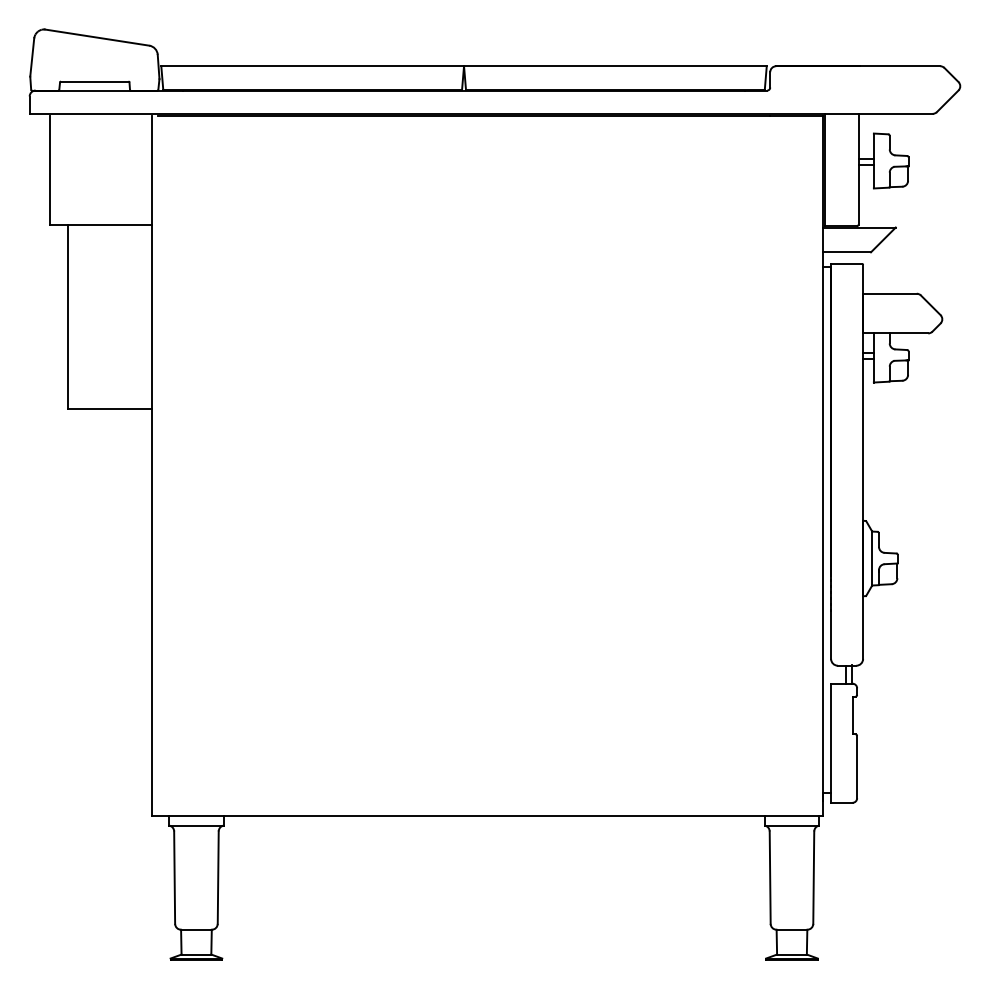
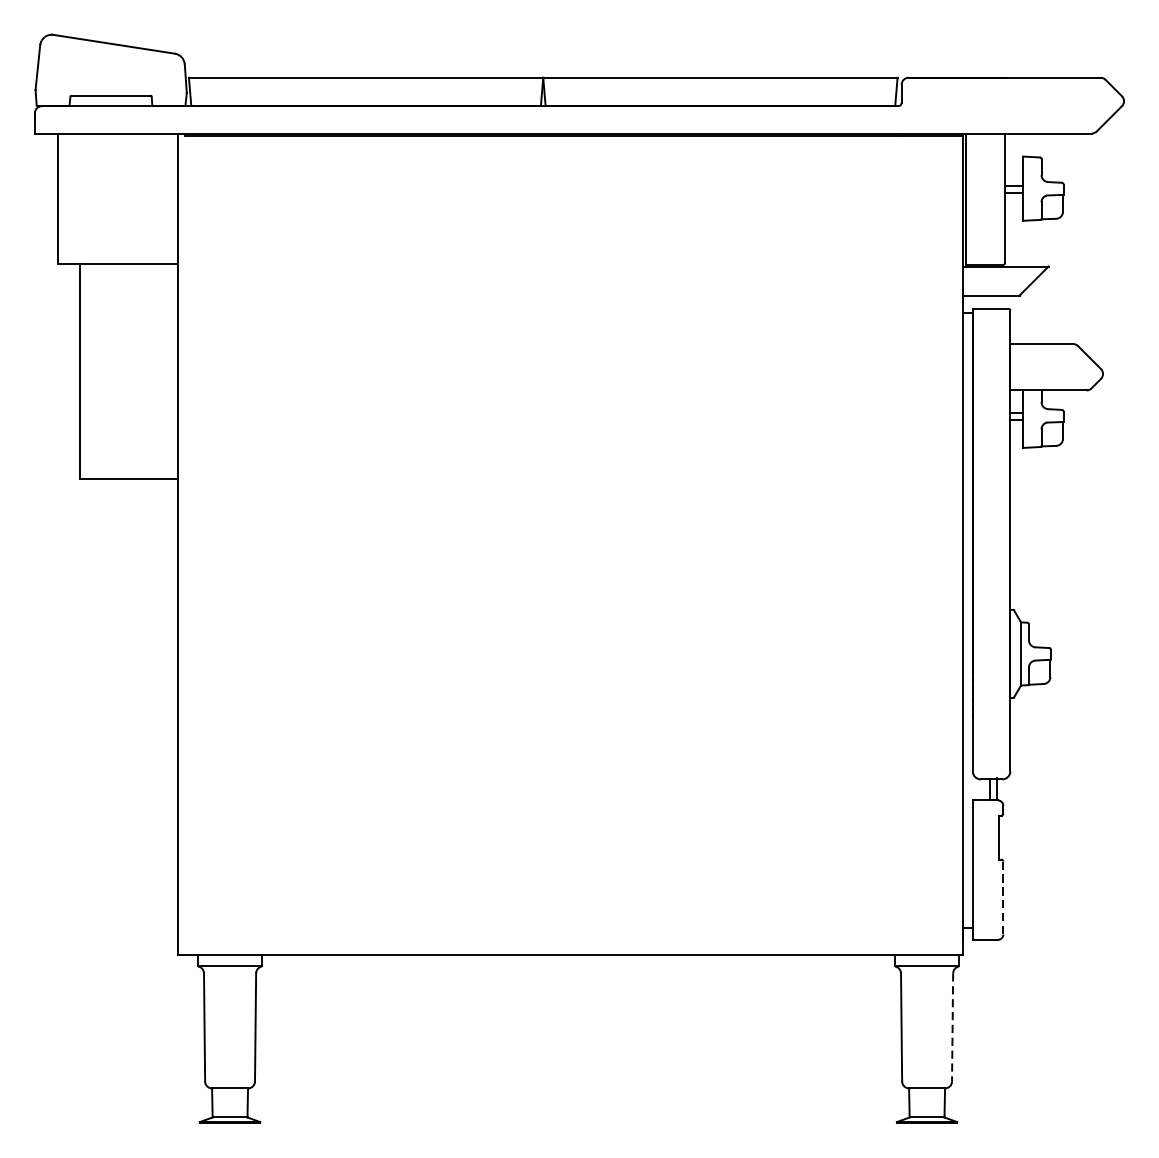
line: (857, 767) -> (1003, 898), solid -> dashed
line: (813, 878) -> (952, 1028), solid -> dashed

